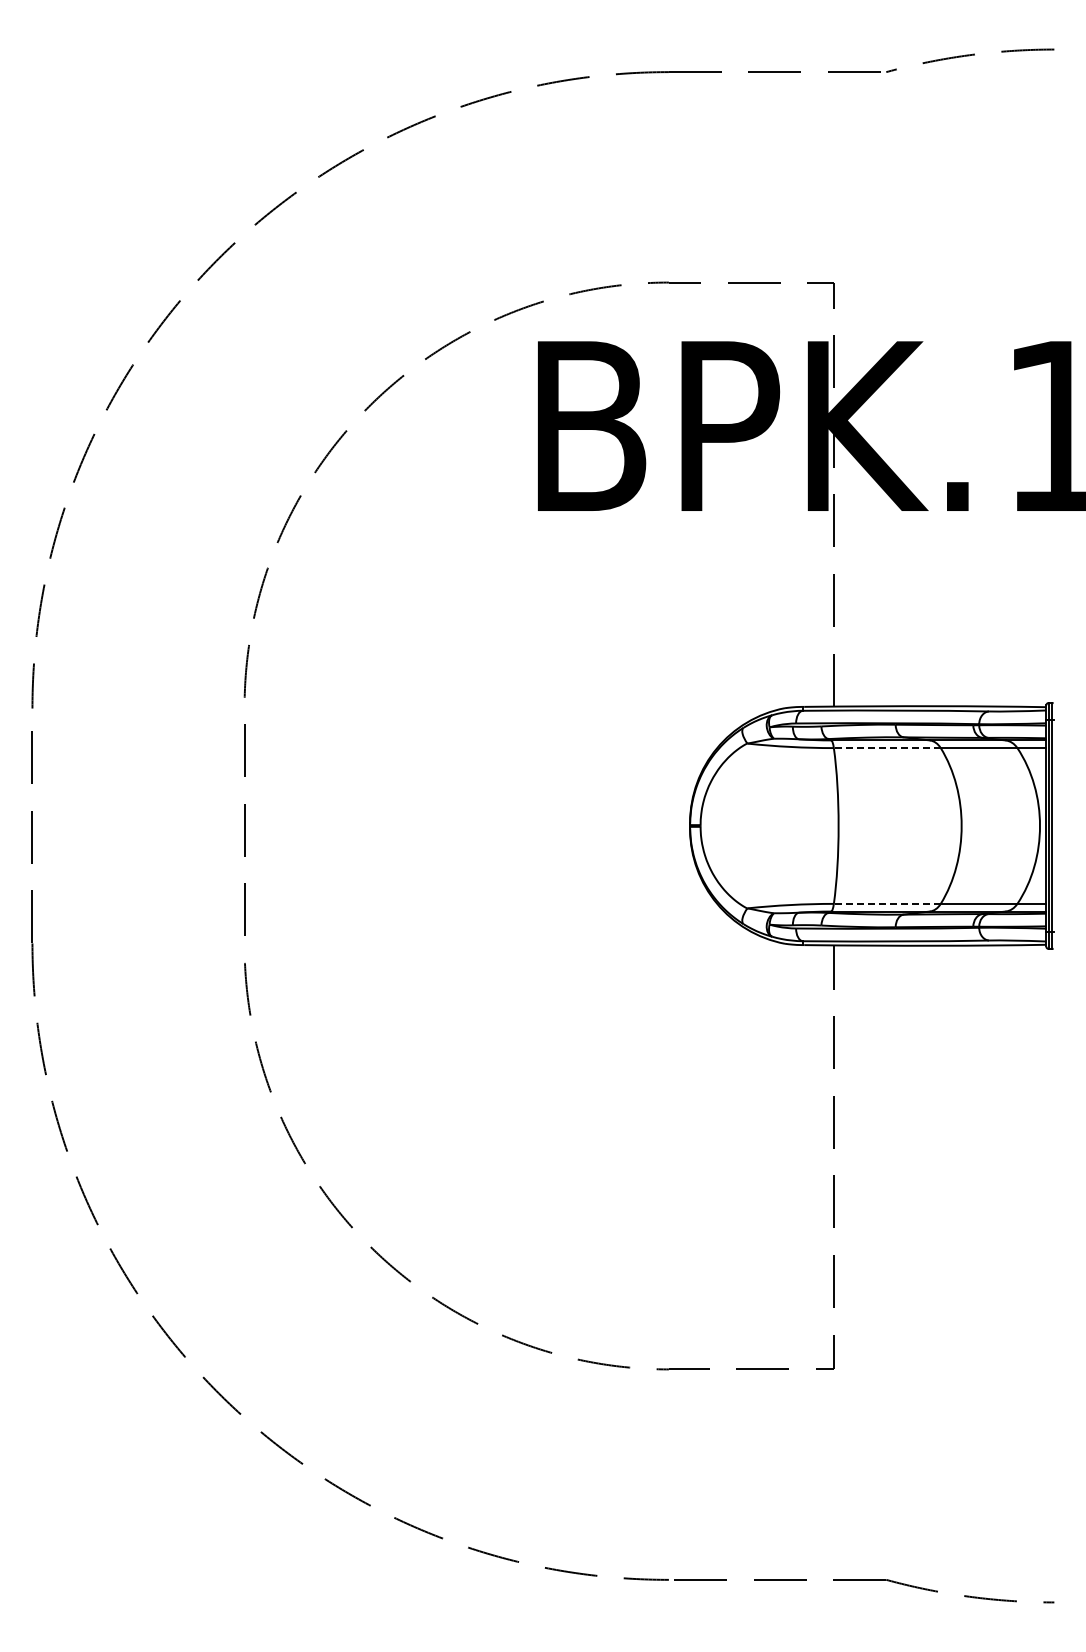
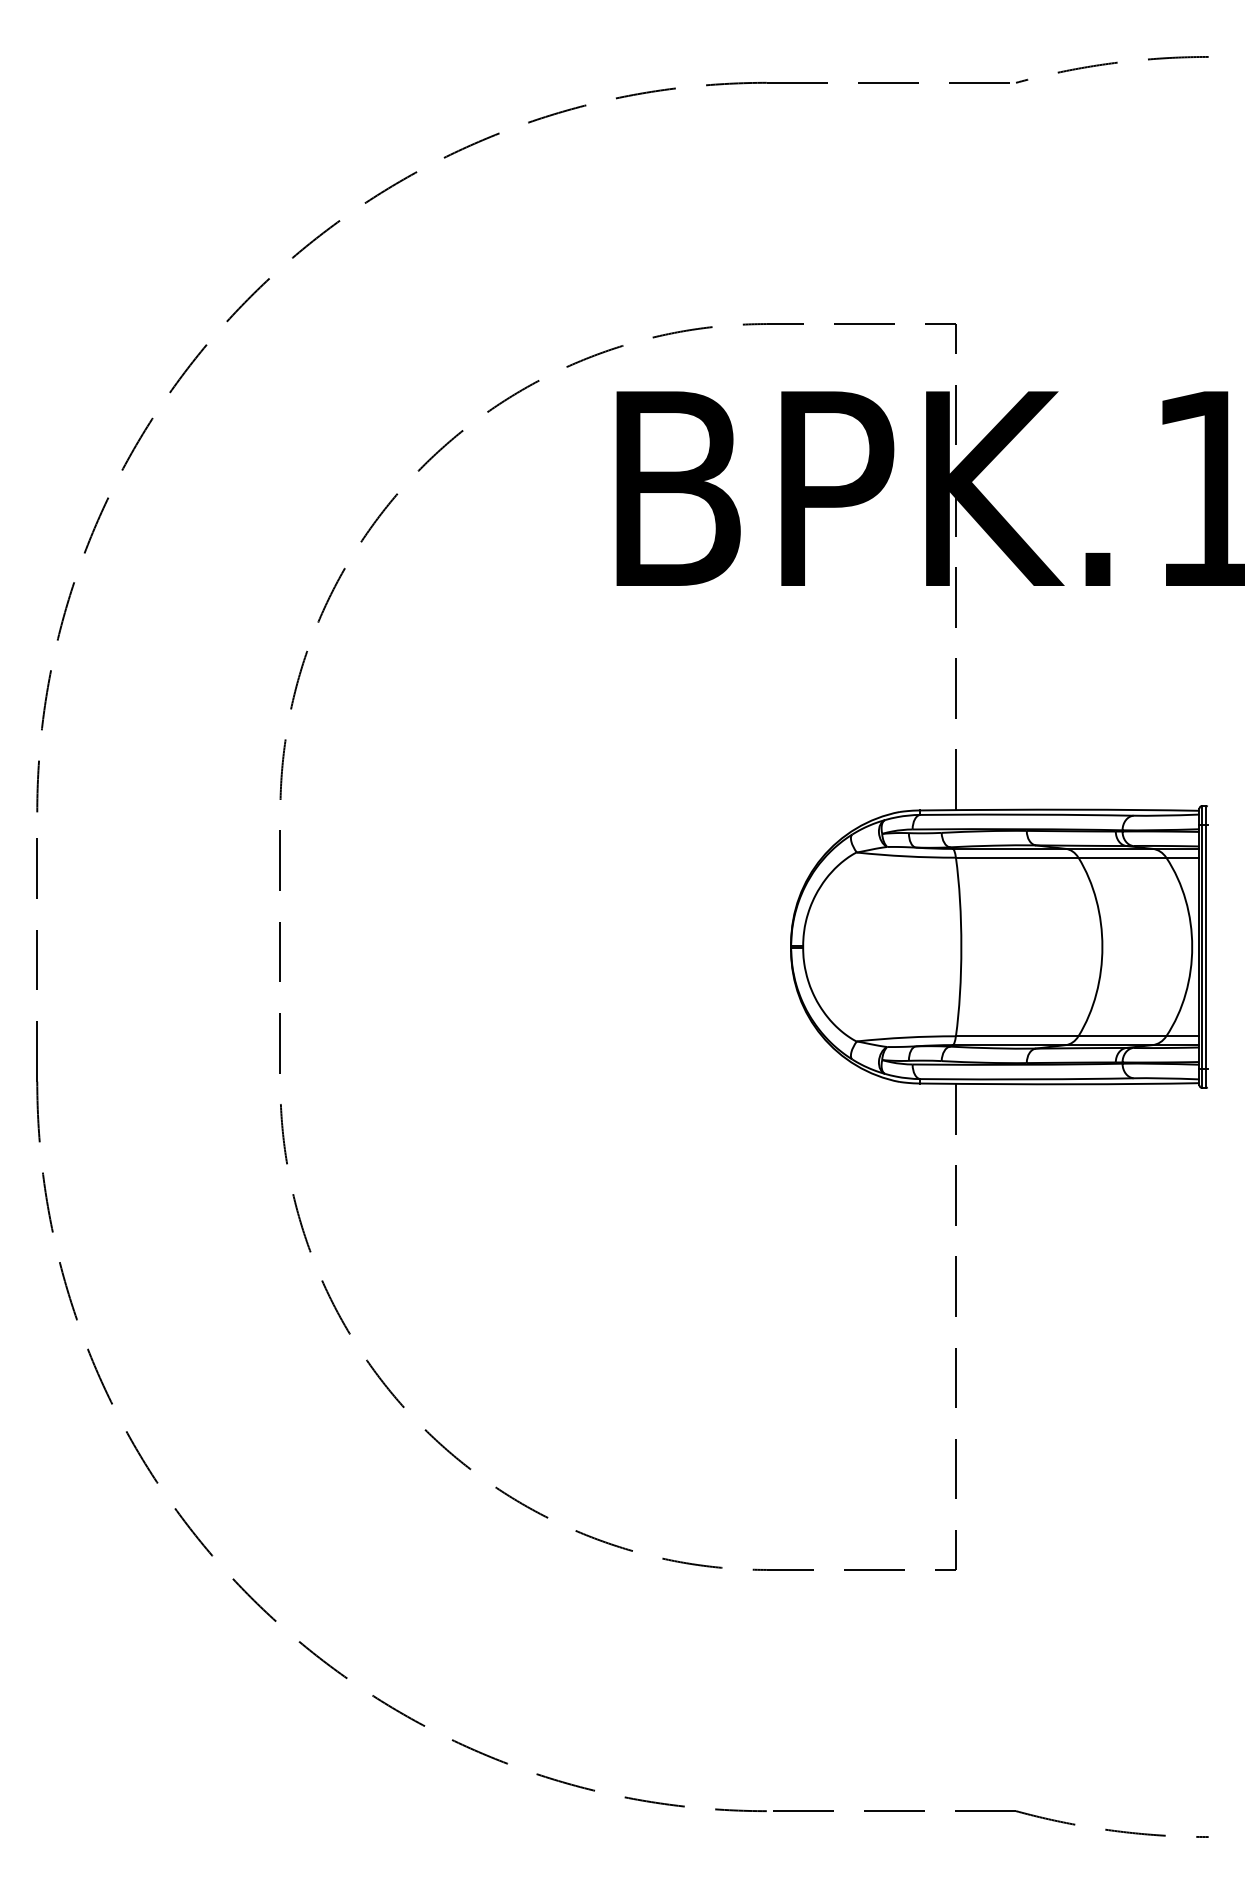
line: (886, 748) -> (1016, 858), dashed -> solid
line: (886, 903) -> (1016, 1035), dashed -> solid

